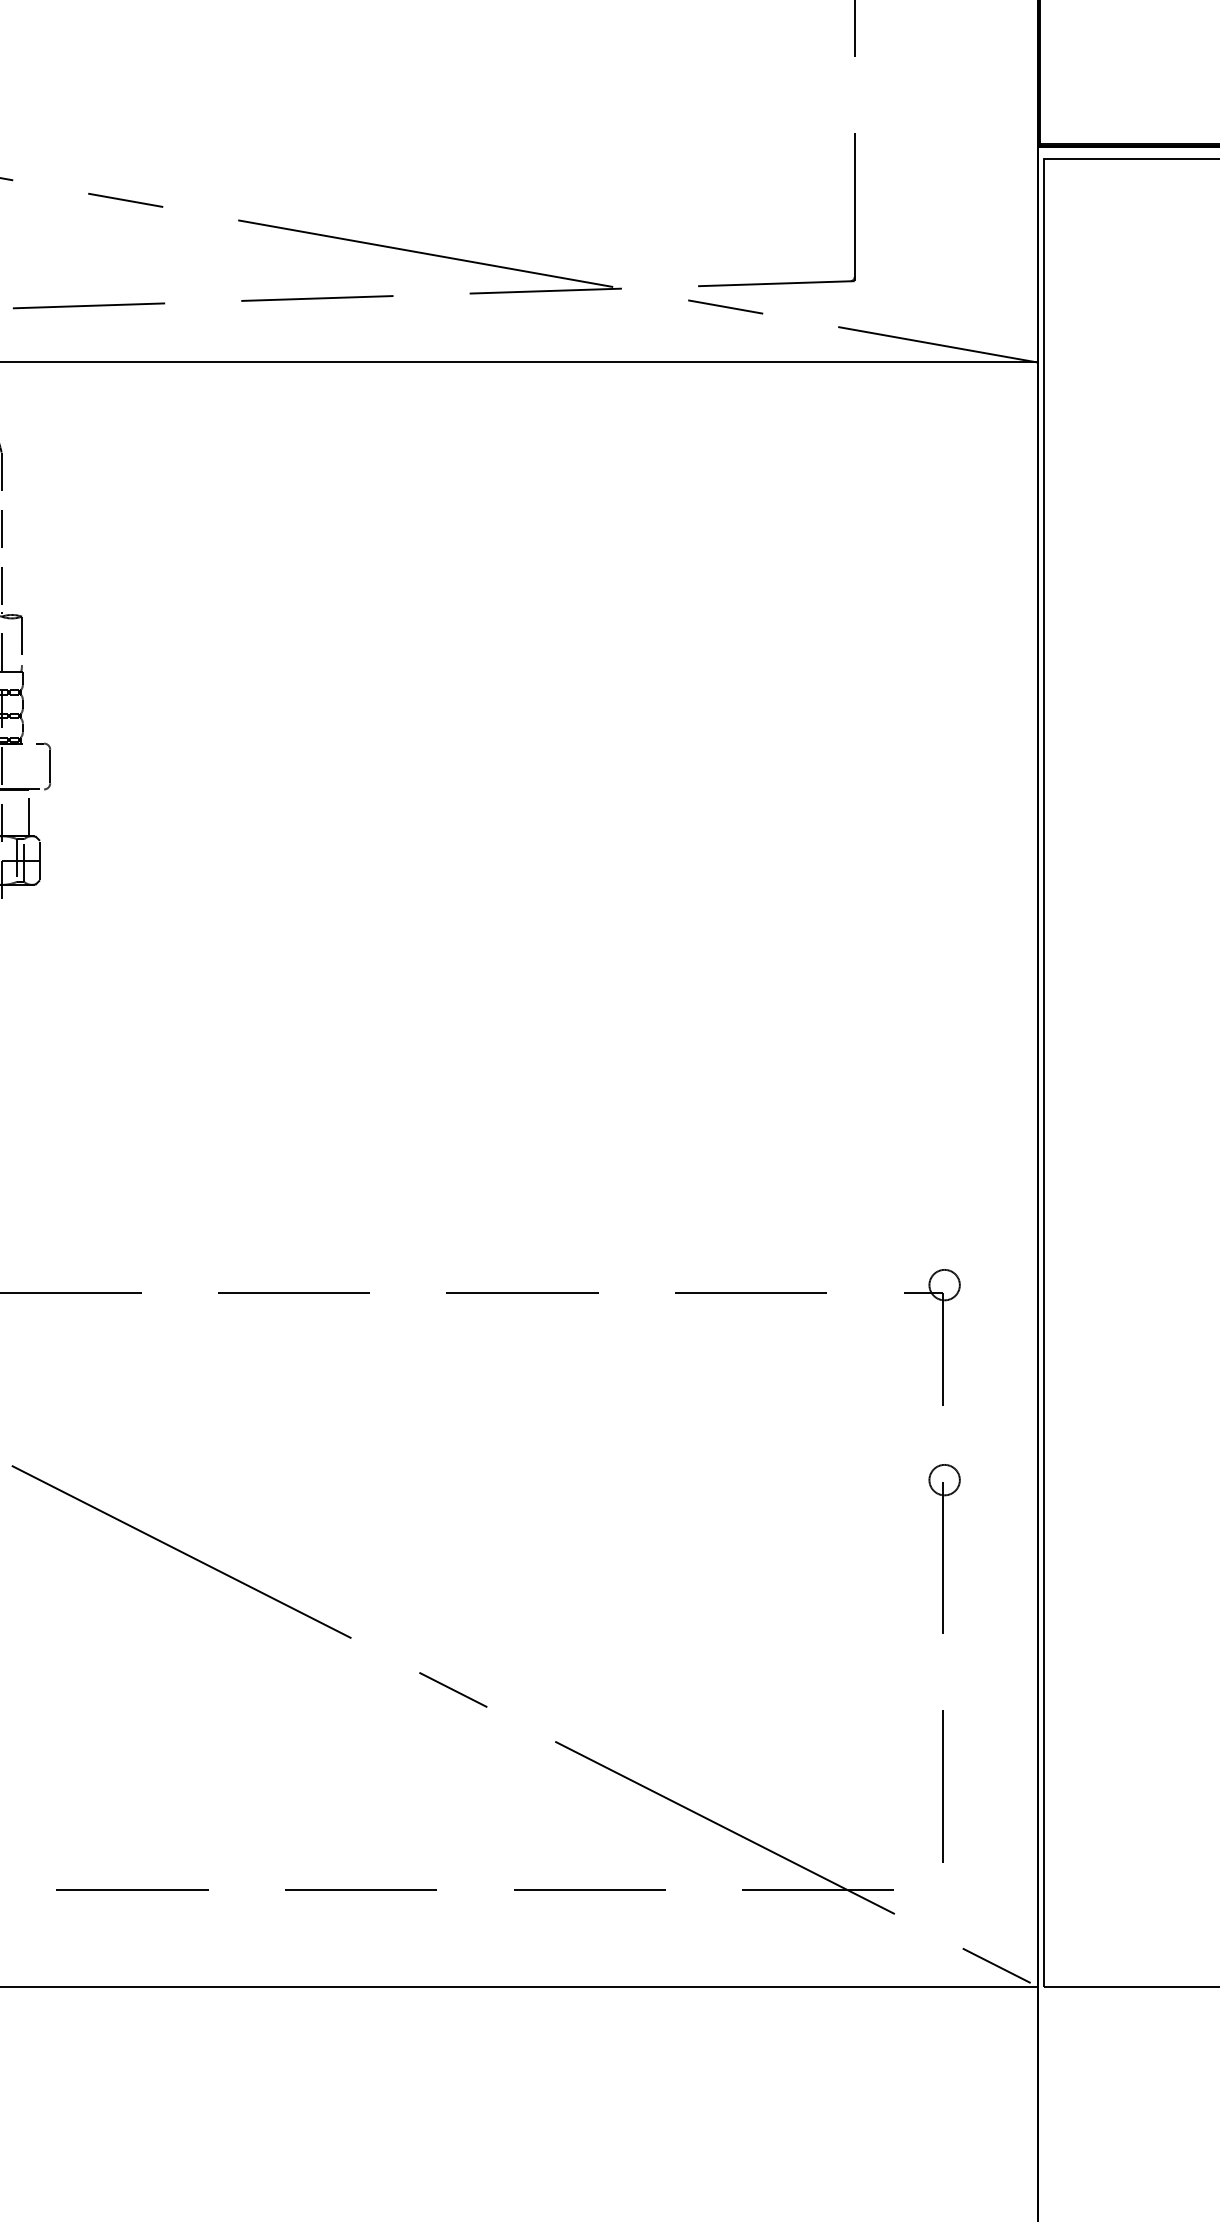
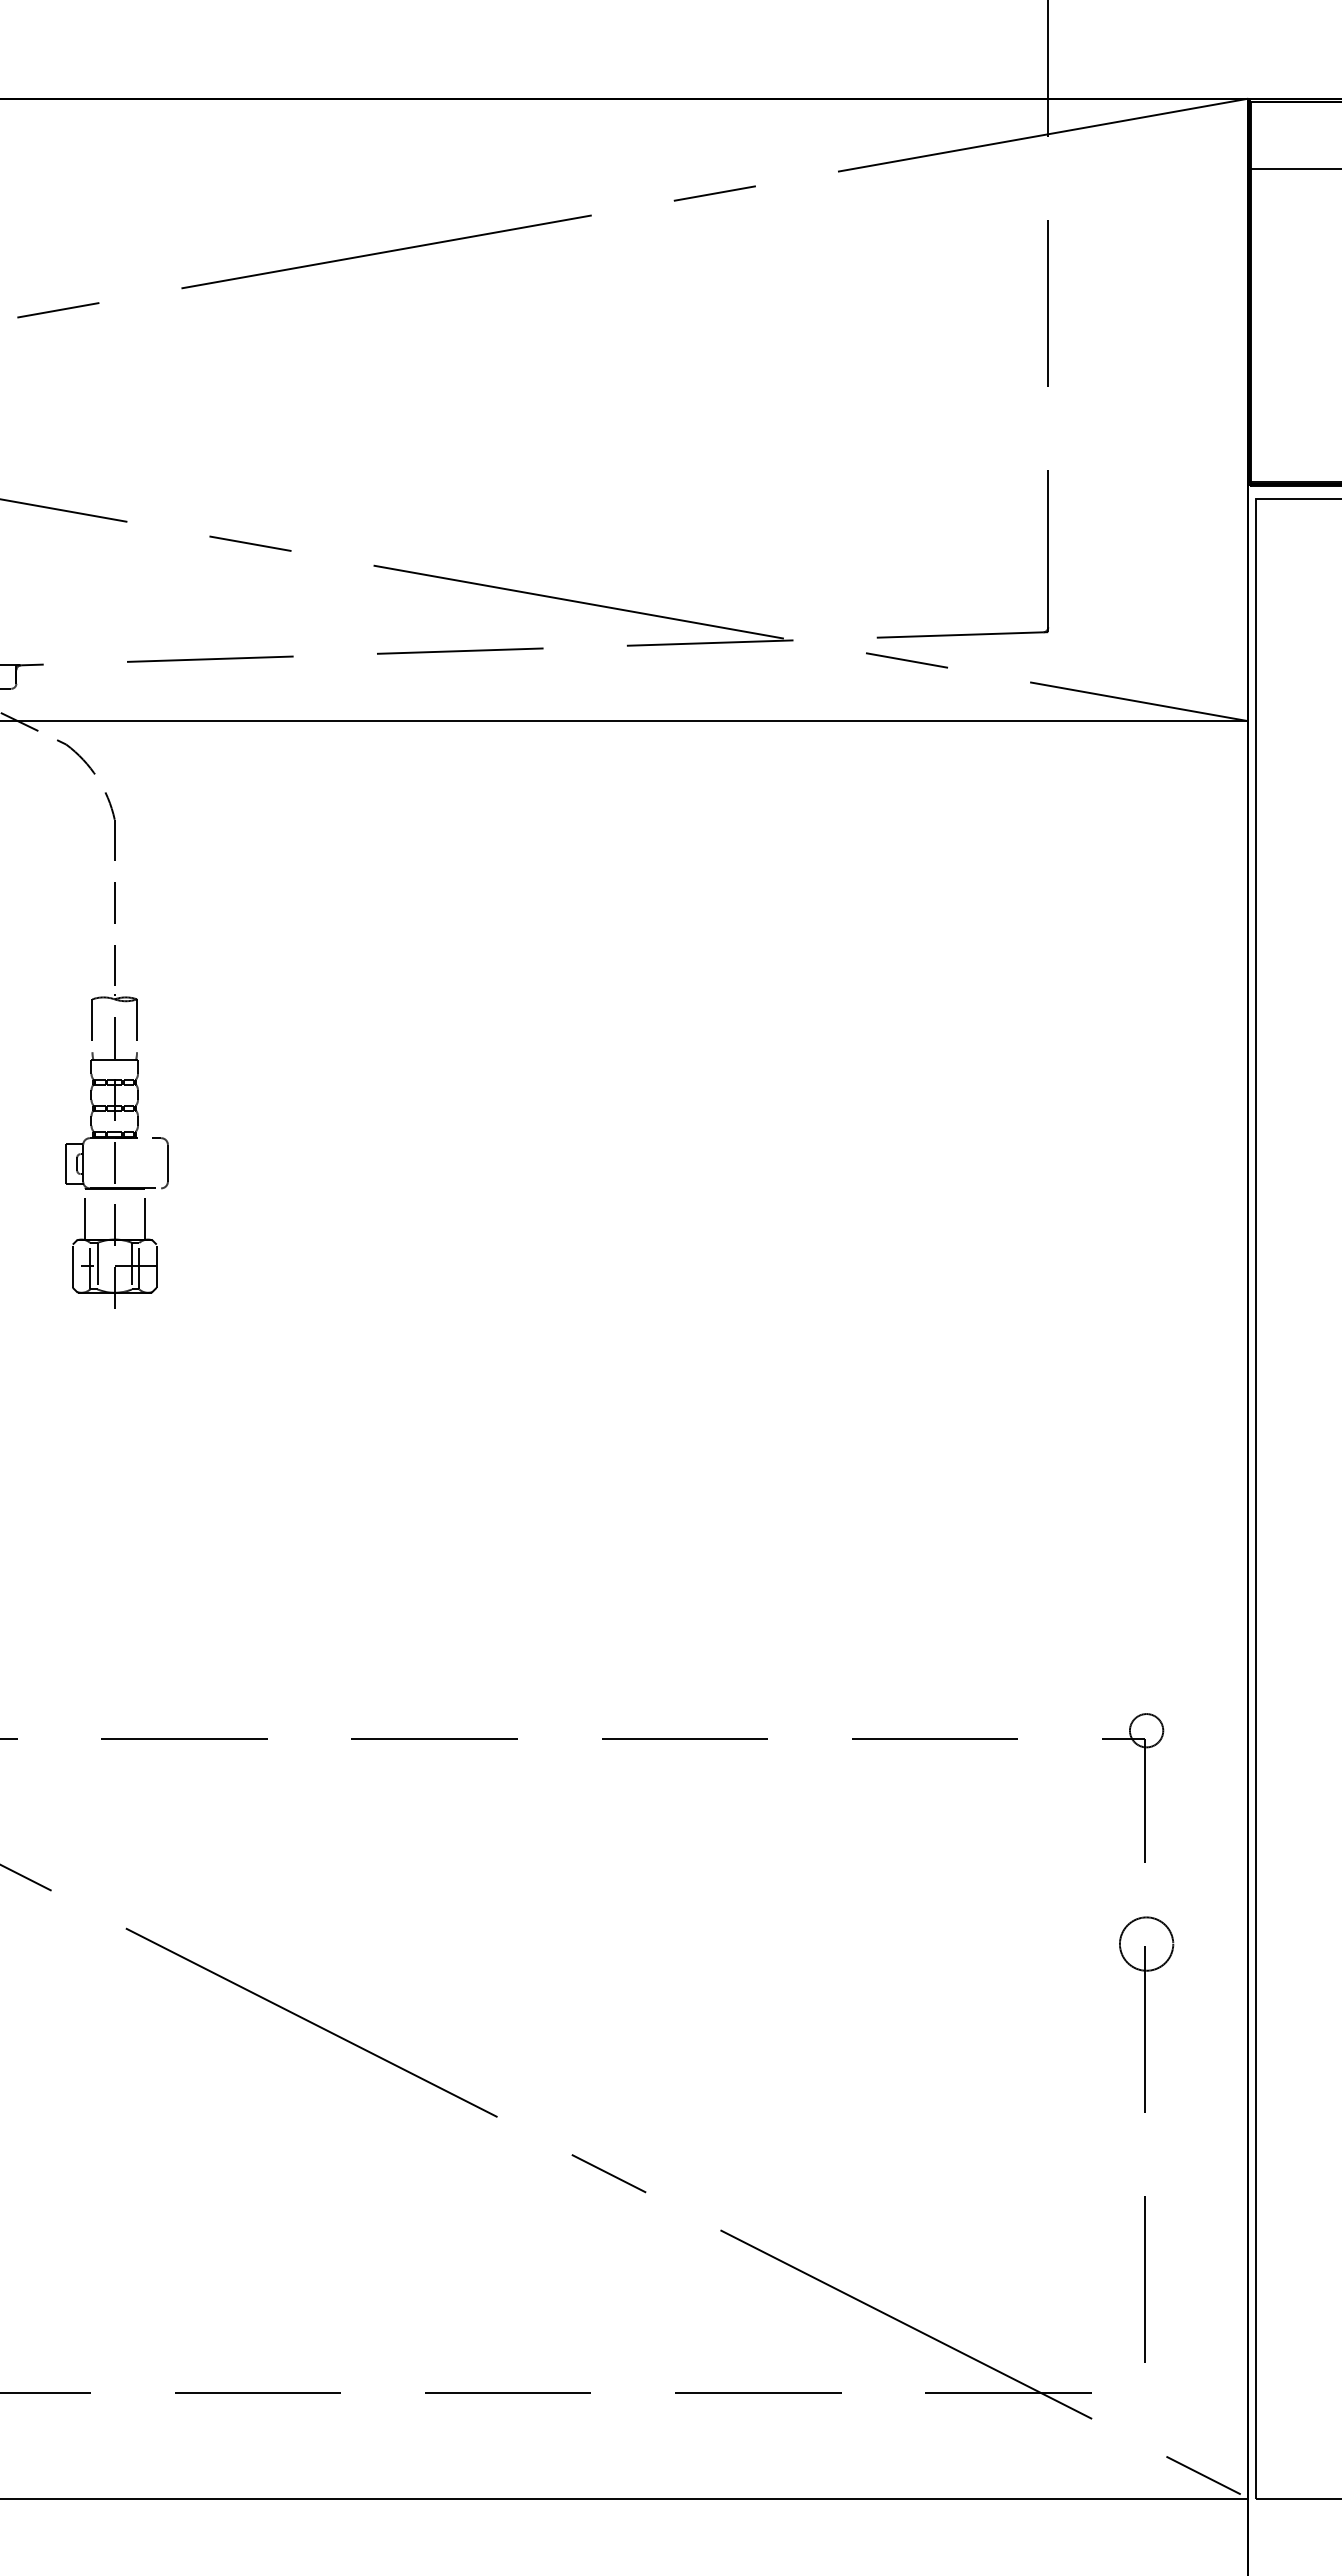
circle: (944, 1479) -> (1146, 1943), size x1.6

